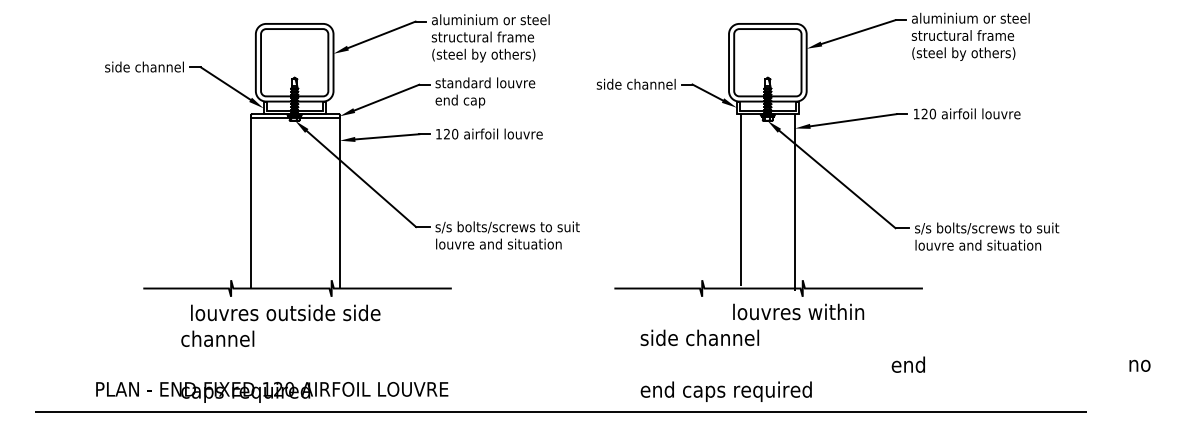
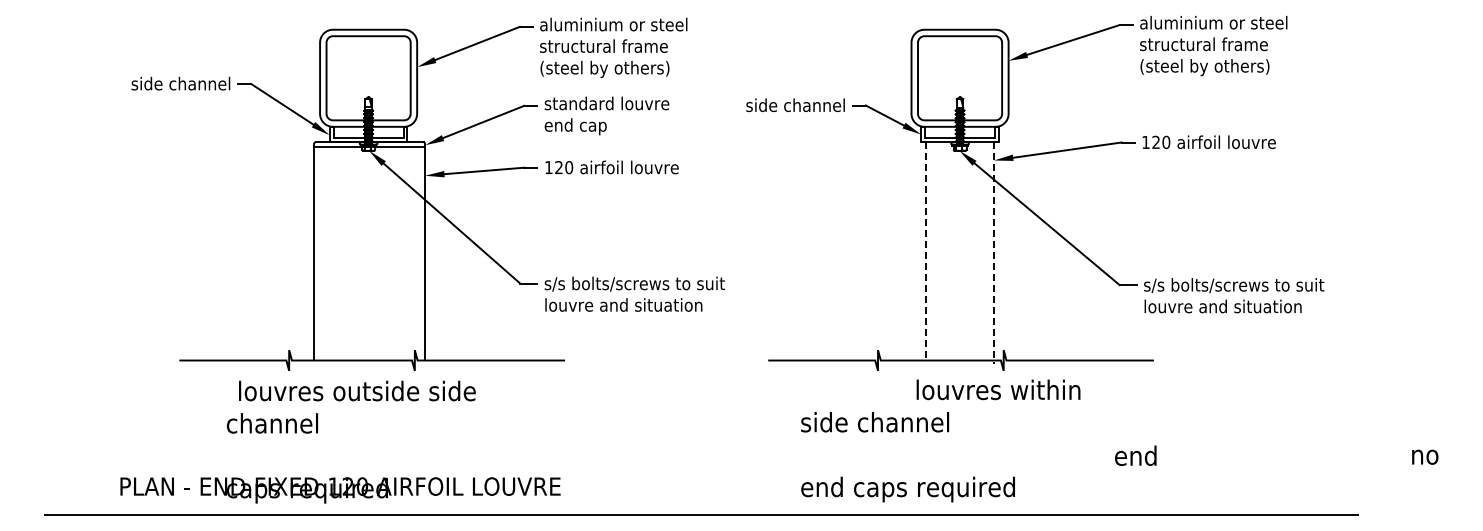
line: (741, 199) -> (926, 249), solid -> dashed
line: (794, 202) -> (993, 252), solid -> dashed

